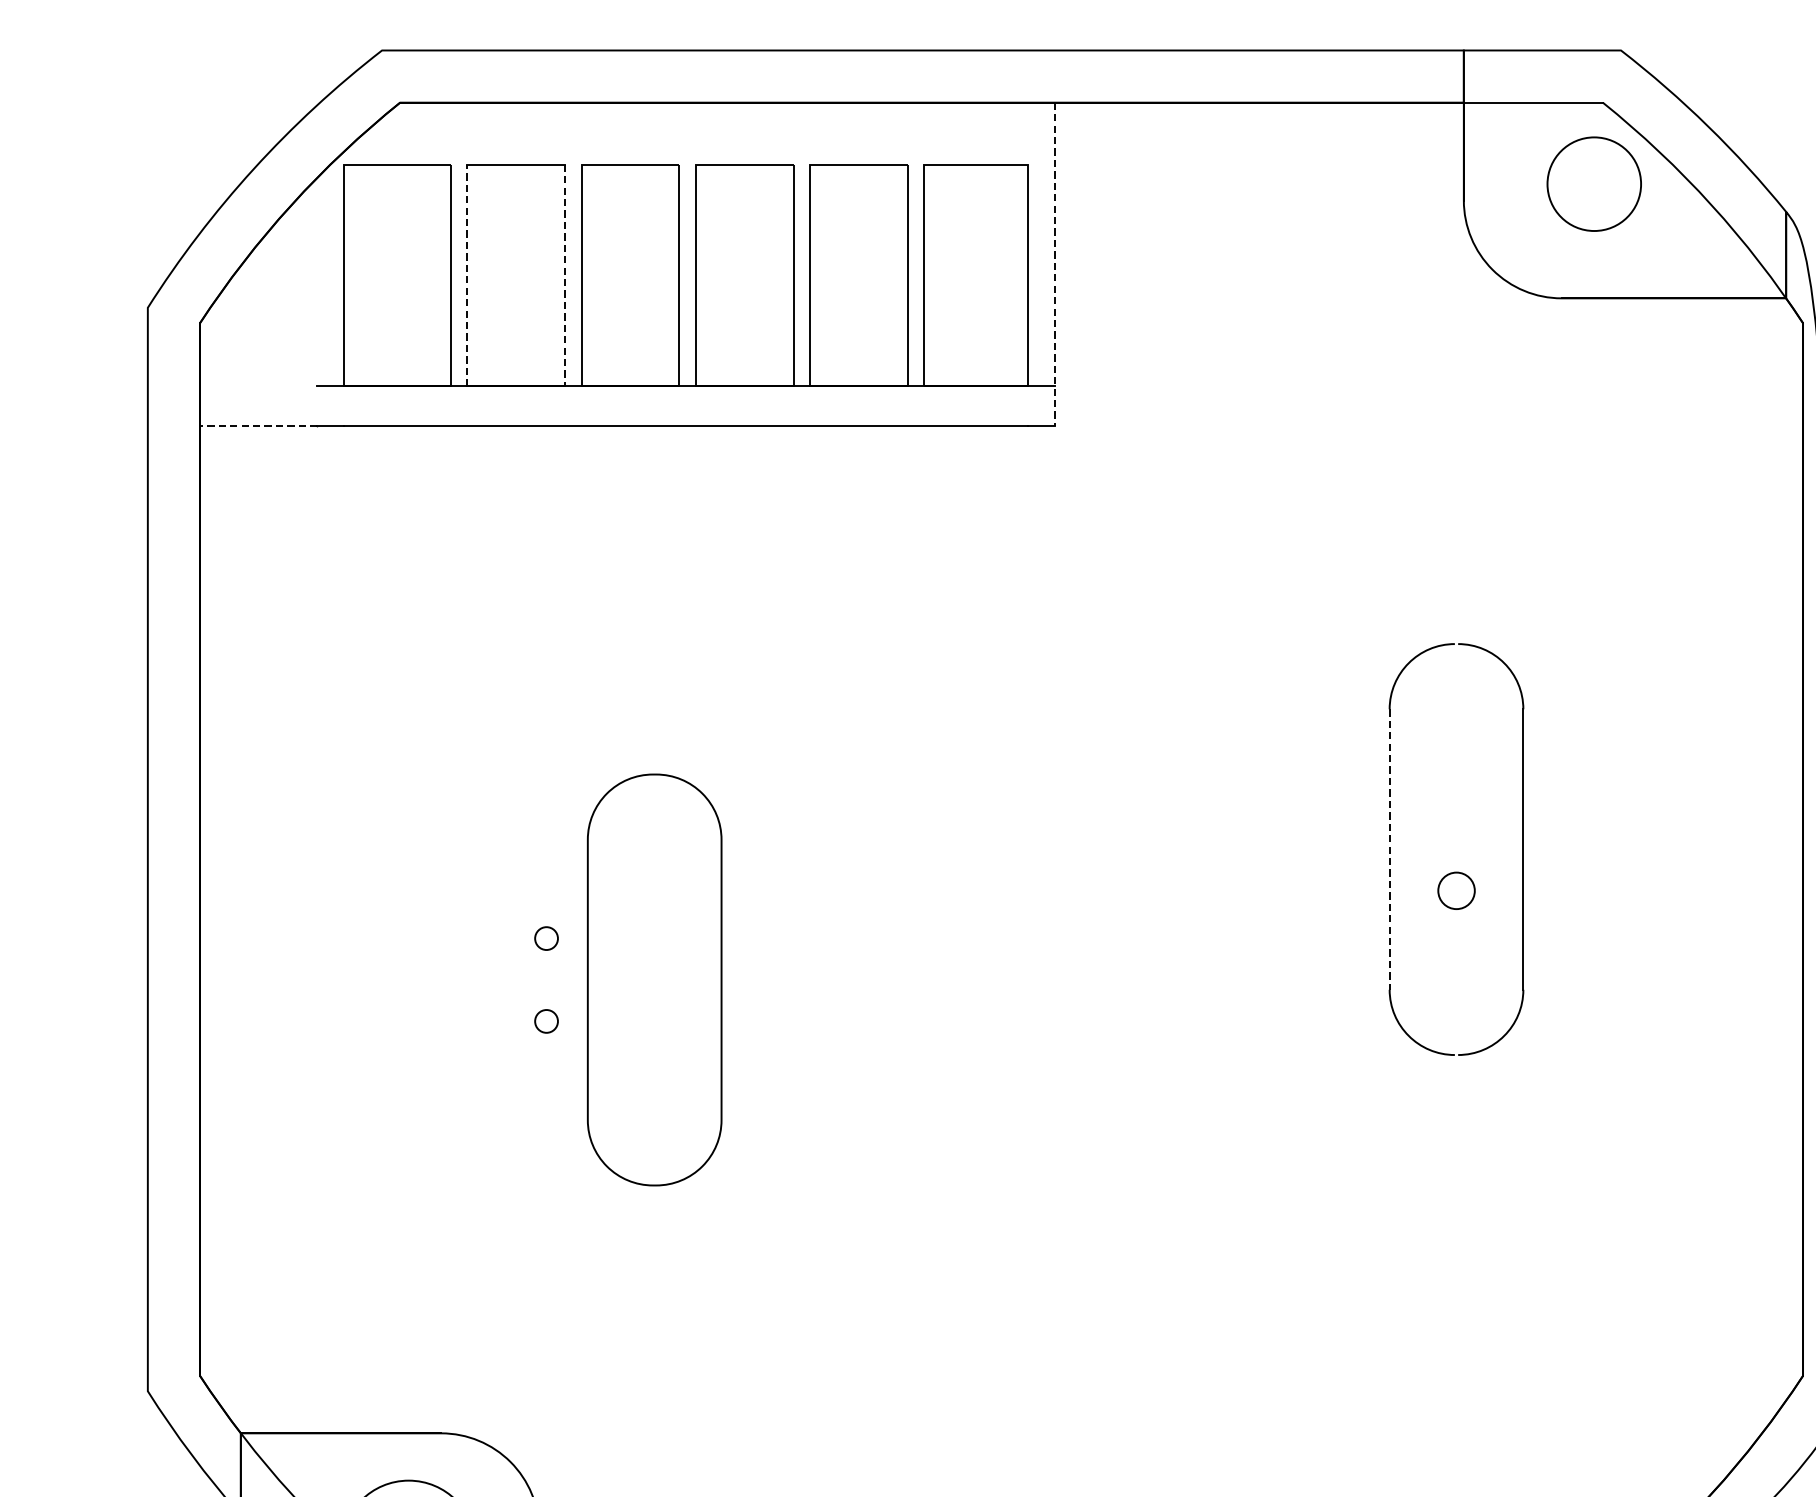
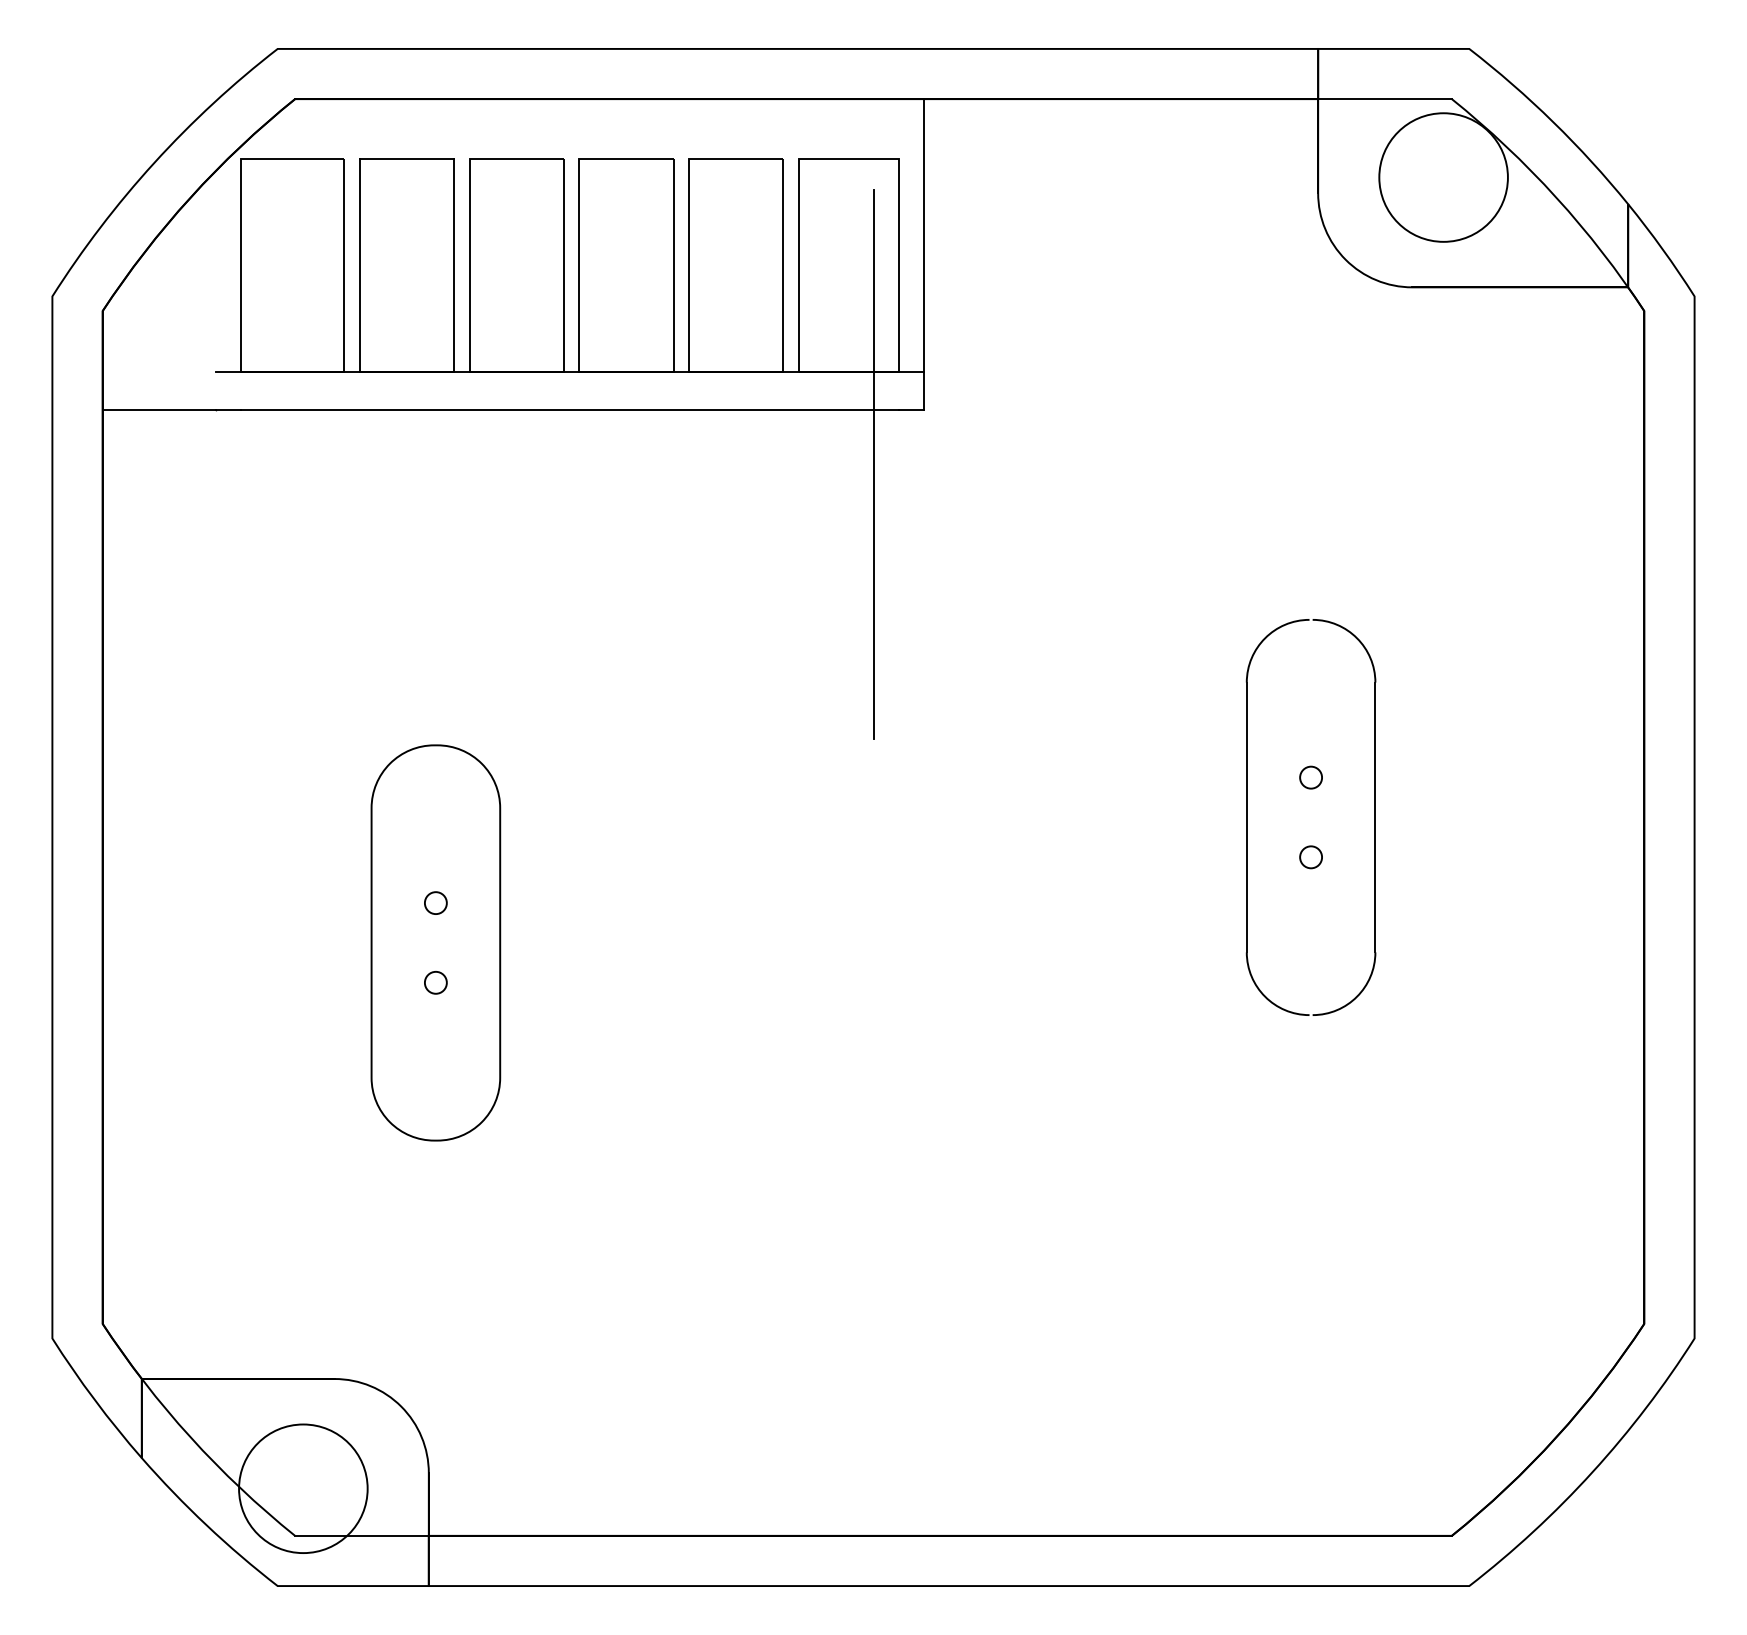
circle: (1594, 184) -> (1443, 177), size x1.43
line: (1054, 264) -> (924, 254), dashed -> solid
line: (467, 275) -> (359, 265), dashed -> solid
line: (564, 275) -> (453, 265), dashed -> solid
line: (258, 425) -> (158, 409), dashed -> solid
line: (1001, 482) -> (873, 464), added
circle: (1455, 807) -> (1310, 777), added
line: (1389, 849) -> (1246, 817), dashed -> solid
circle: (1455, 891) -> (1310, 857), size x0.62
part: (654, 979) -> (435, 942), moved

